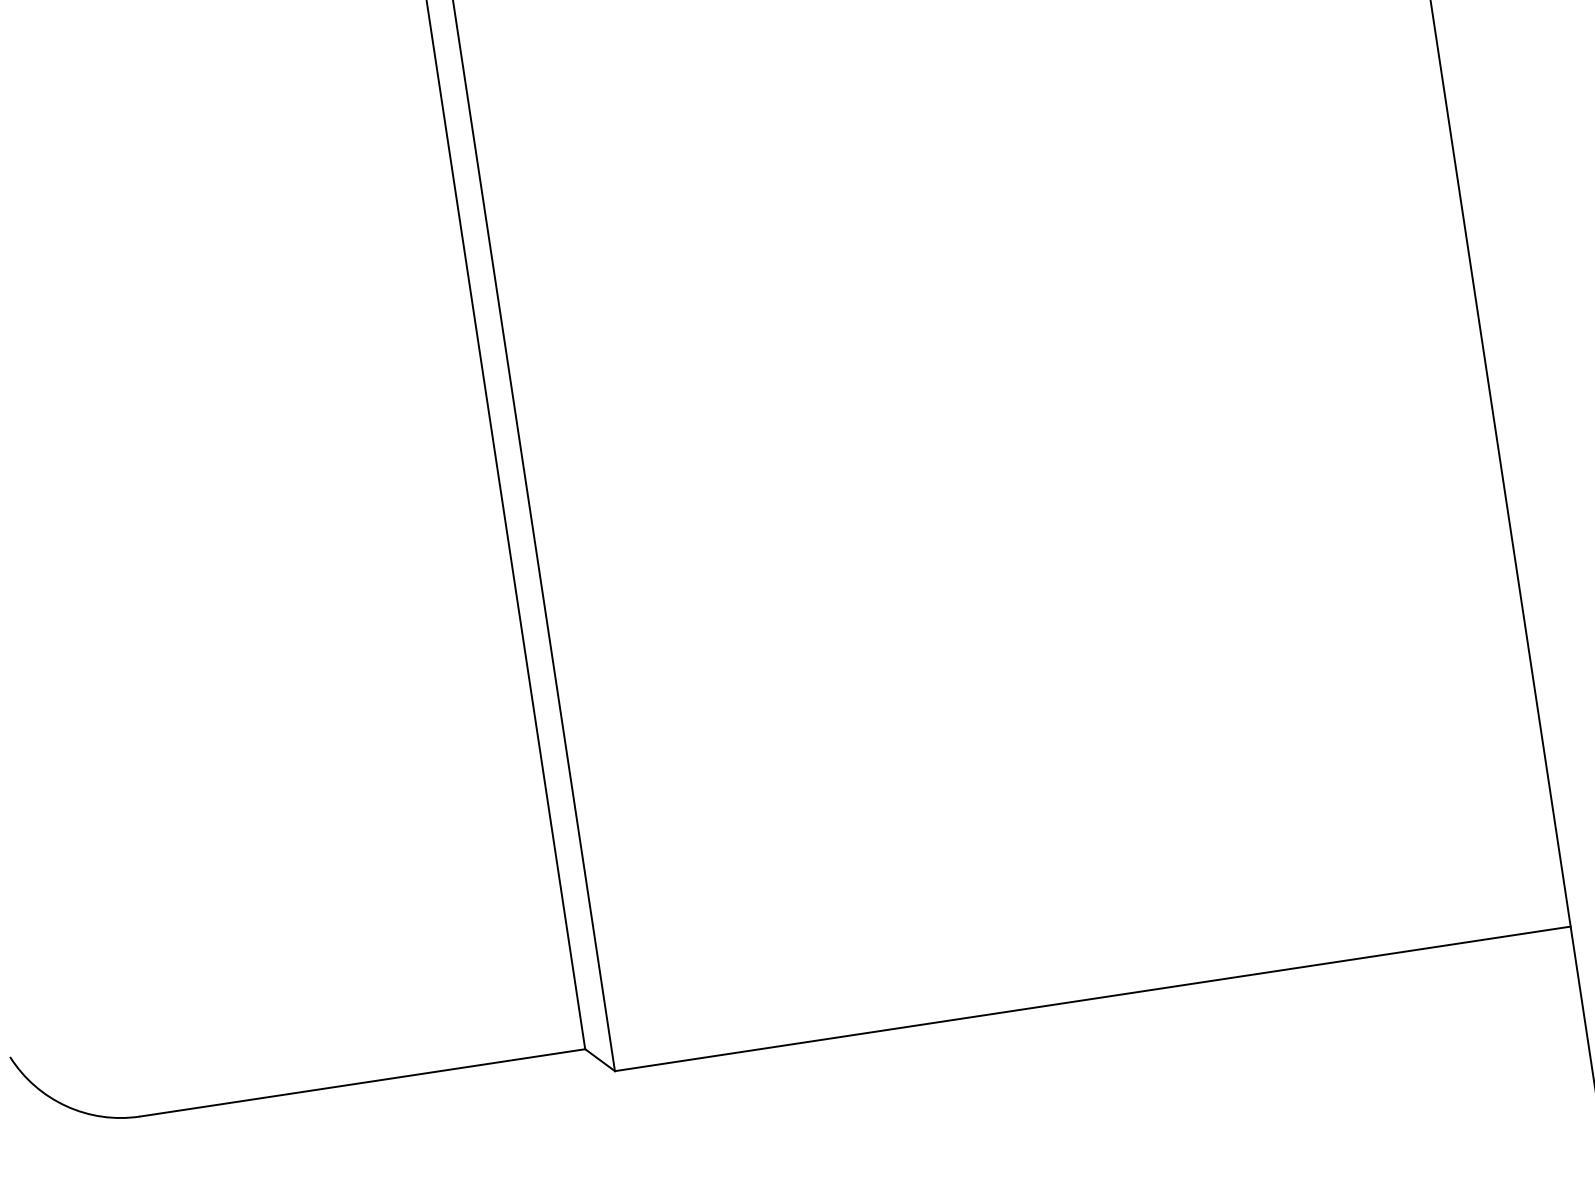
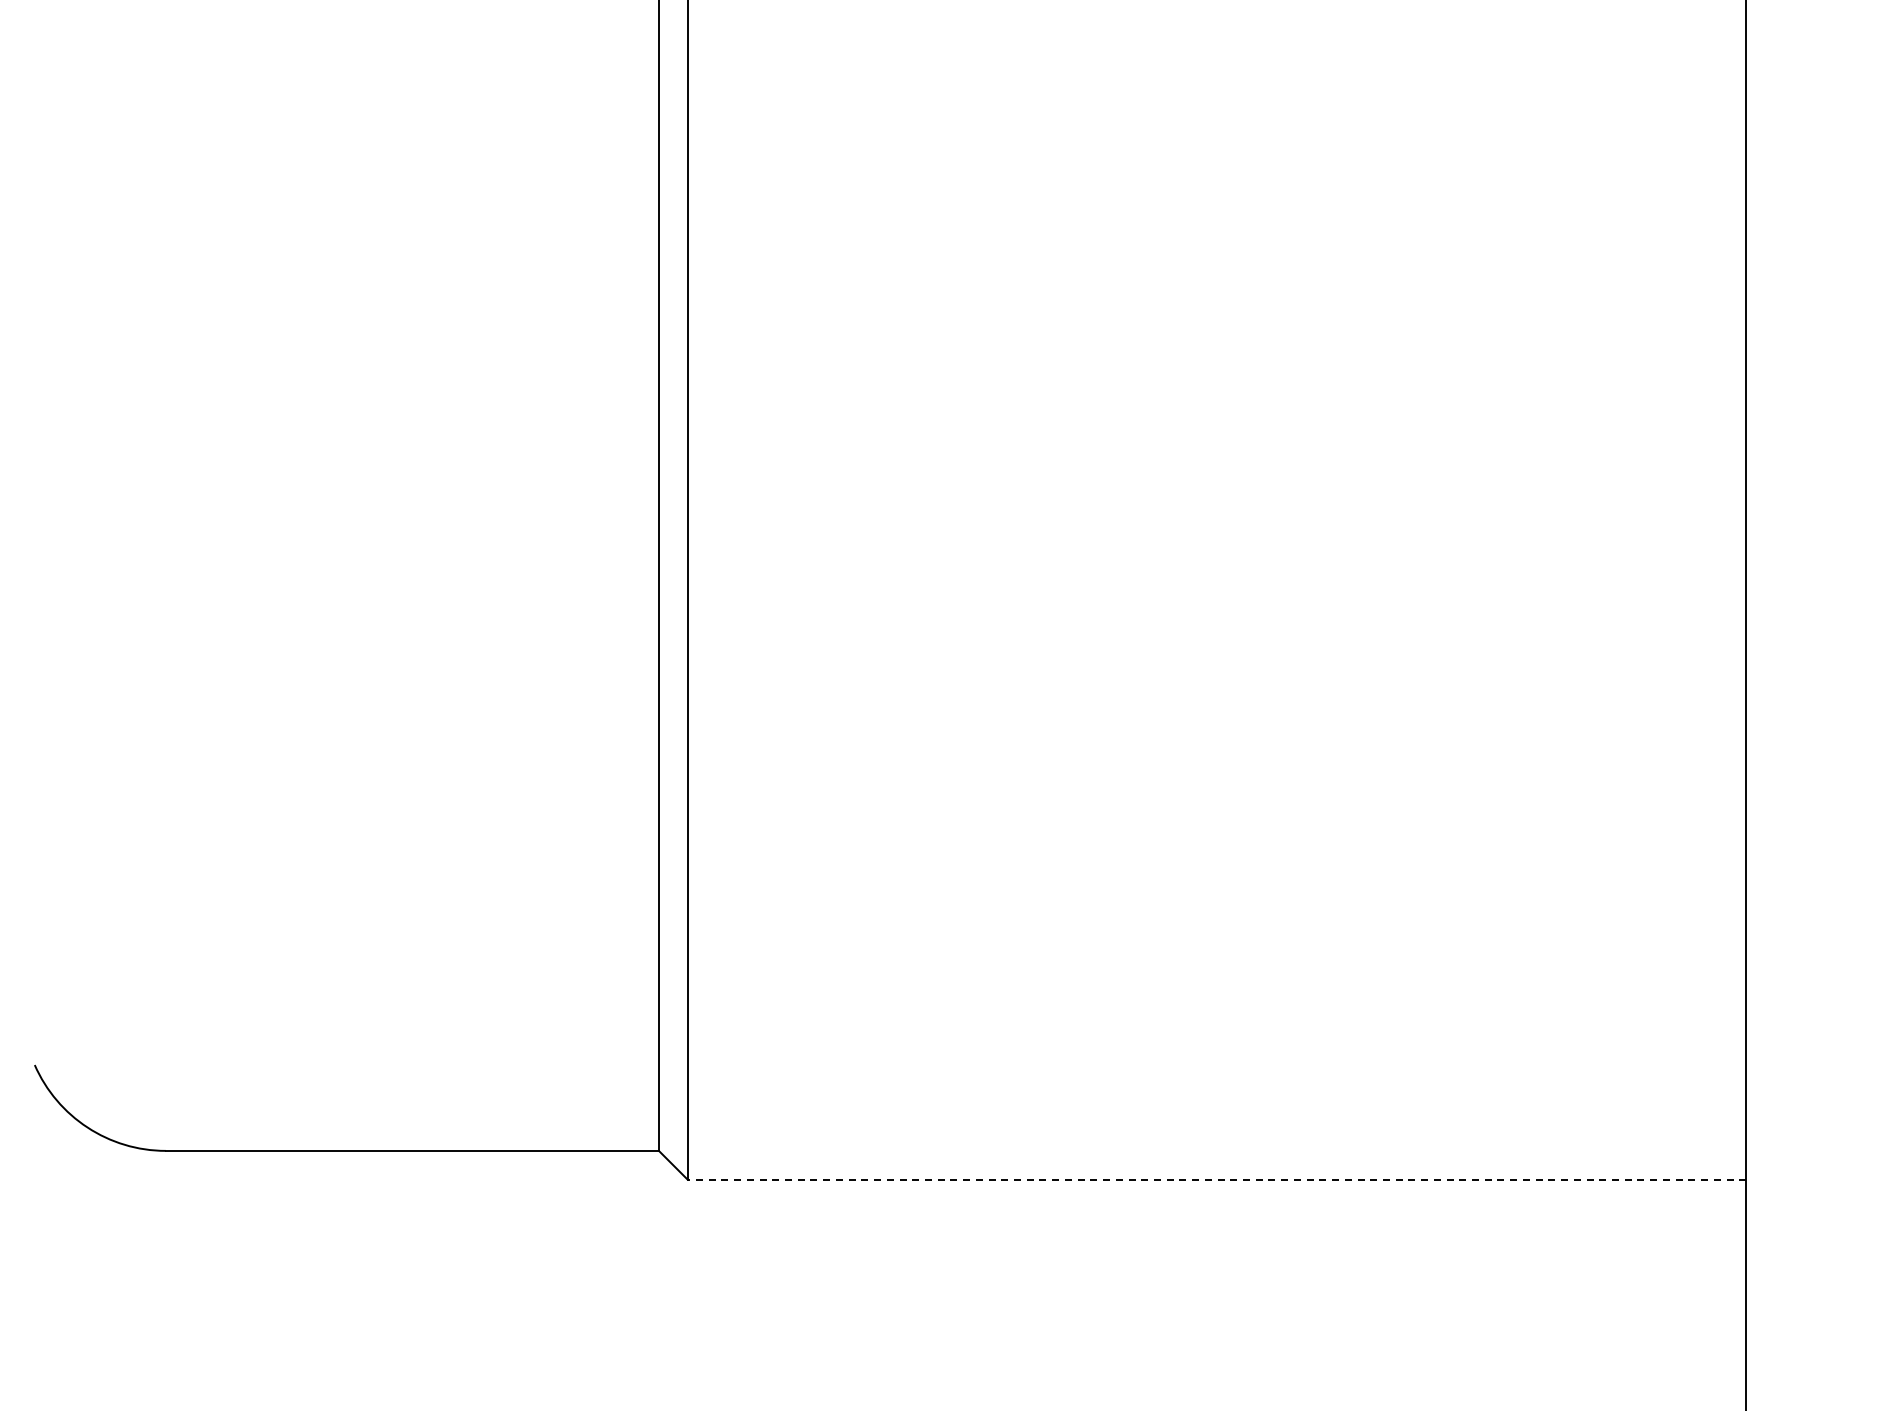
line: (1092, 998) -> (1216, 1179), solid -> dashed

